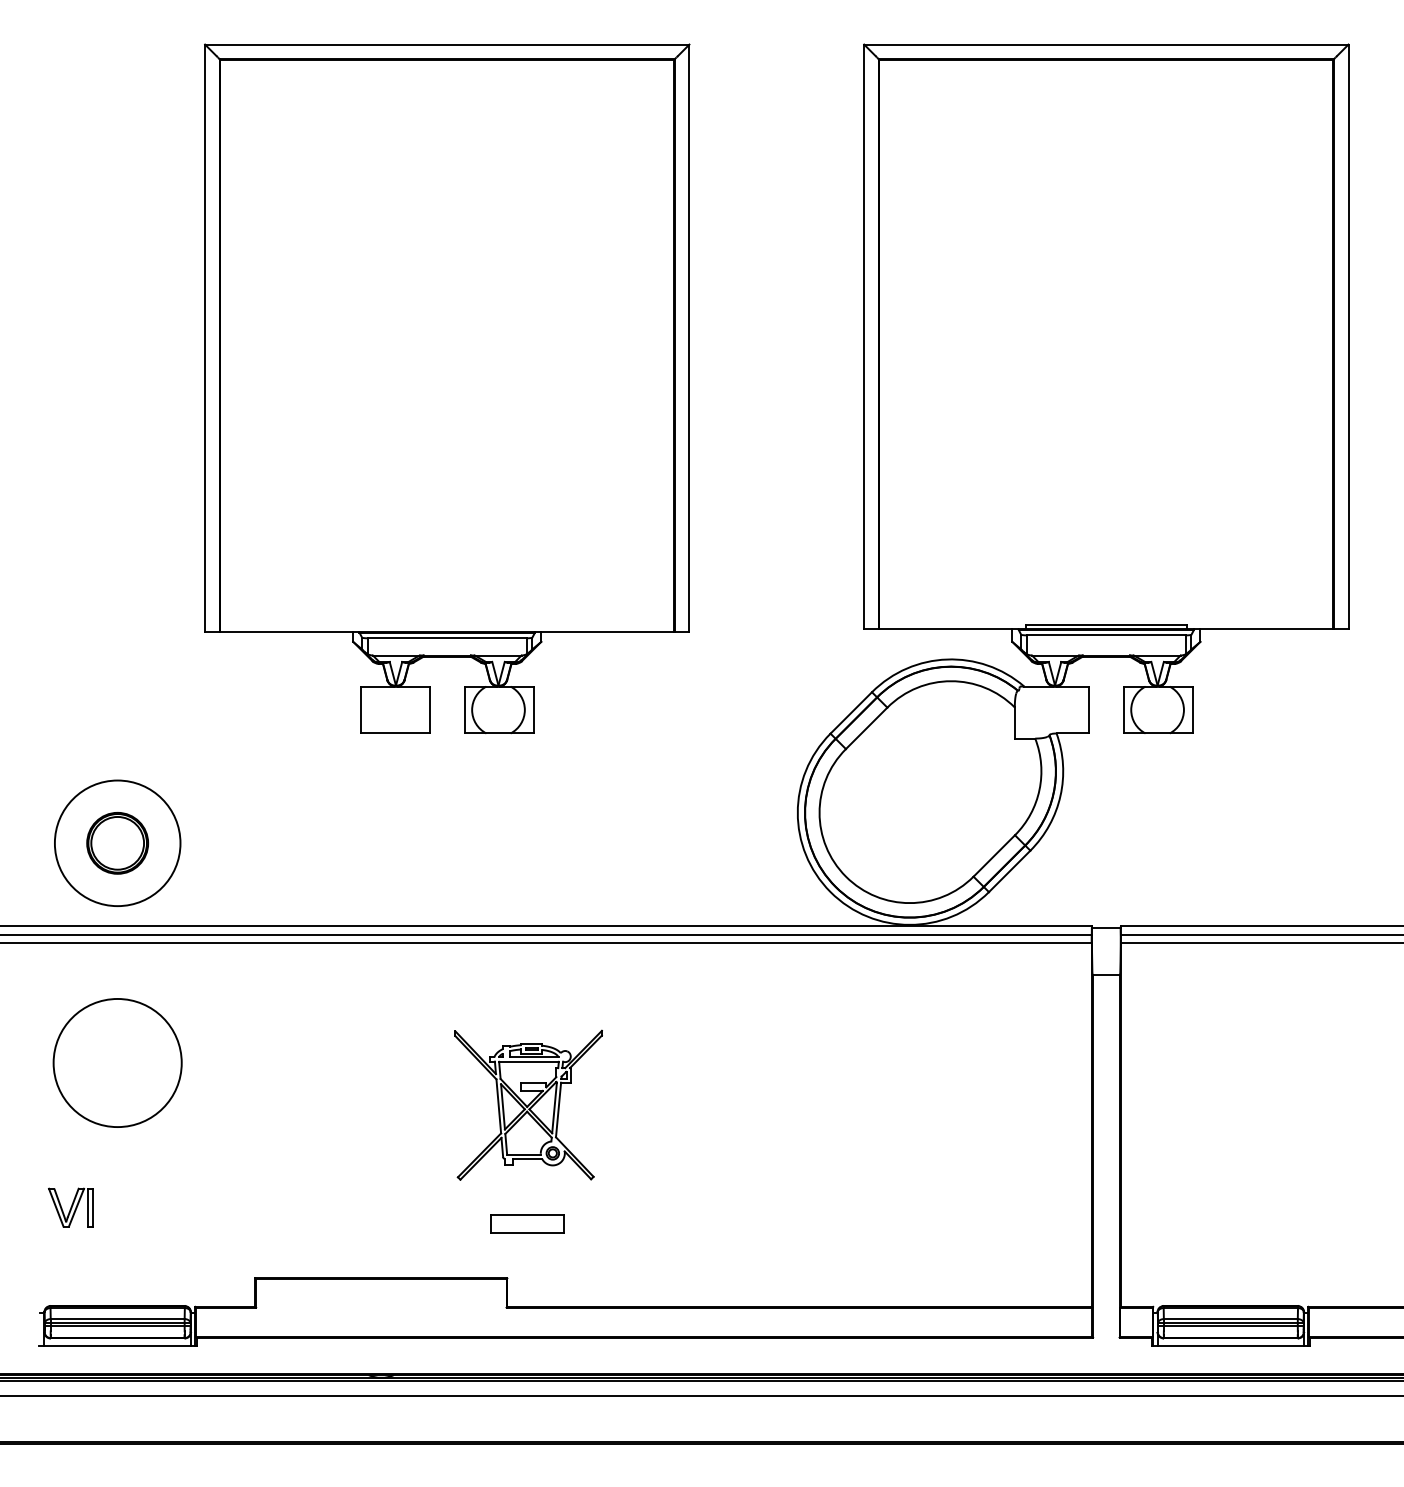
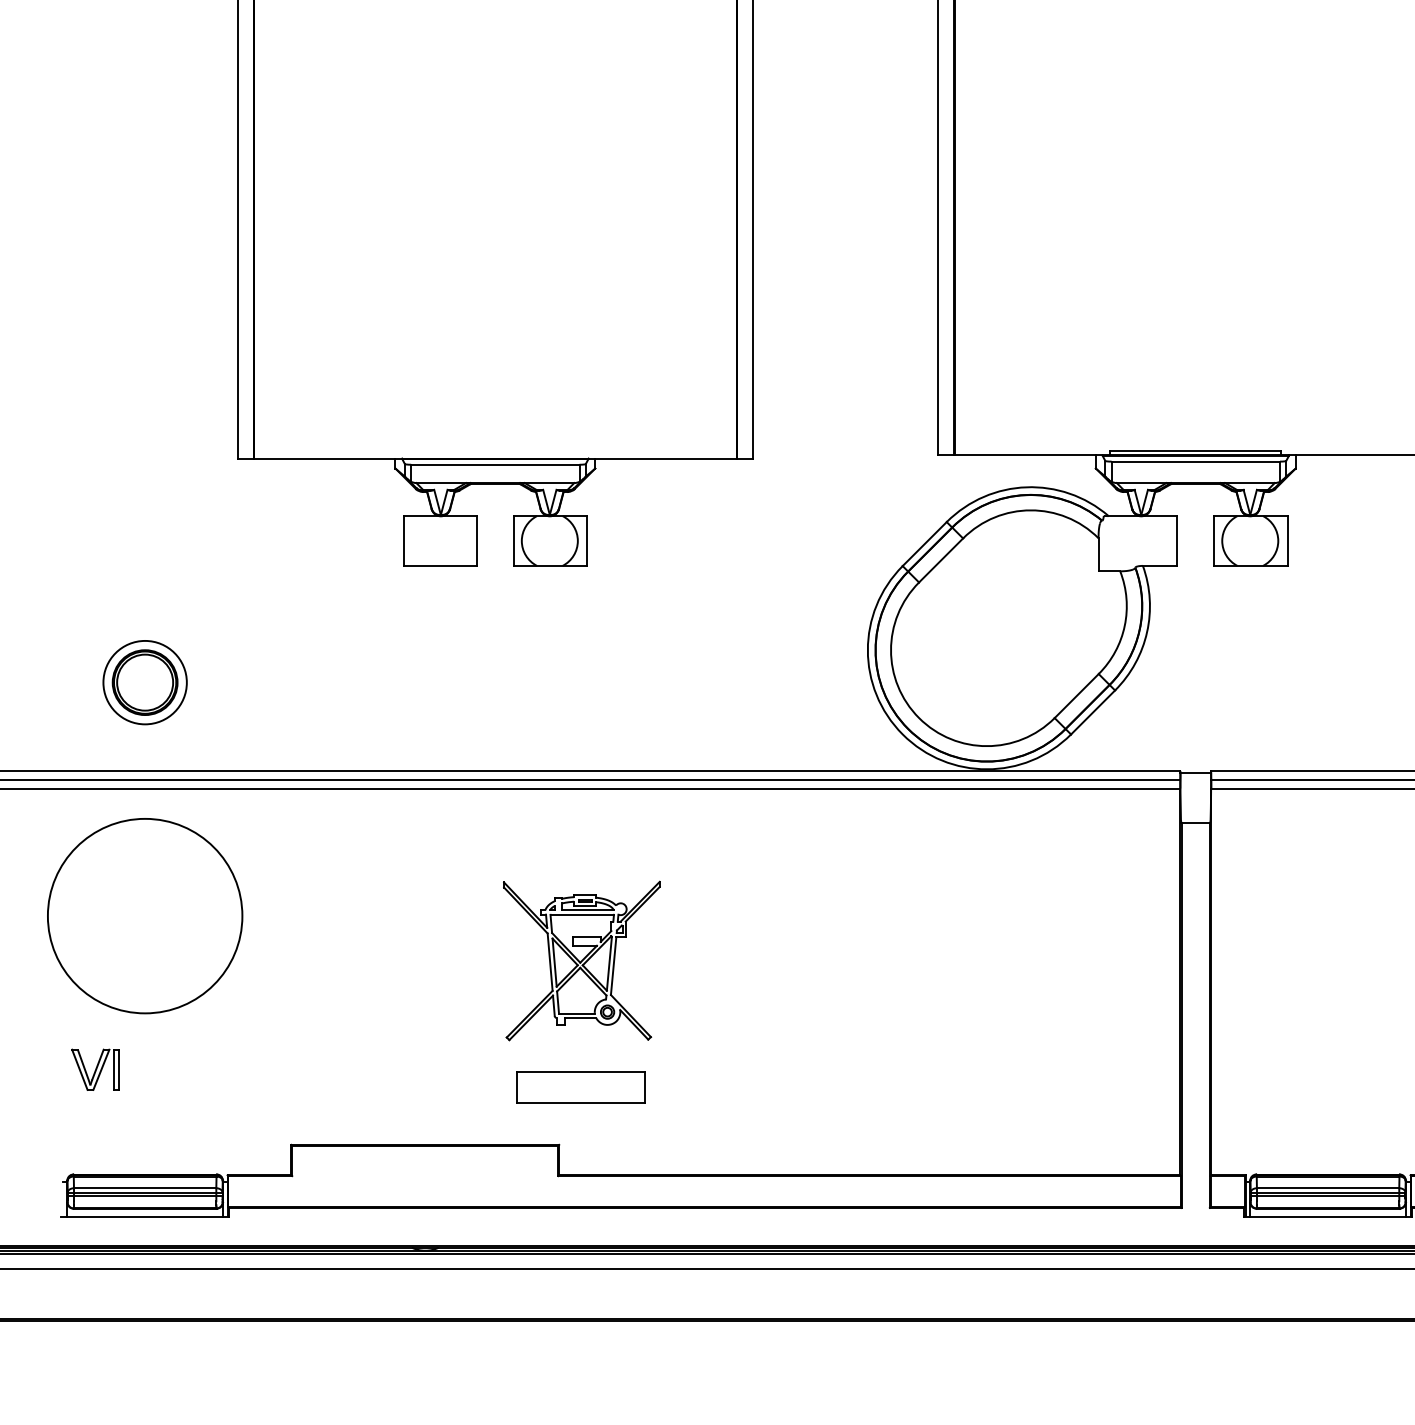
circle: (117, 843) -> (144, 682), size x0.62
circle: (117, 1062) -> (144, 915), size x1.43
part: (527, 1223) -> (580, 1086), size x1.67

